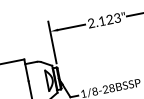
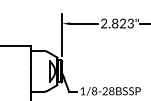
text: (102, 21) -> (115, 23), 2.123" -> 2.823"

